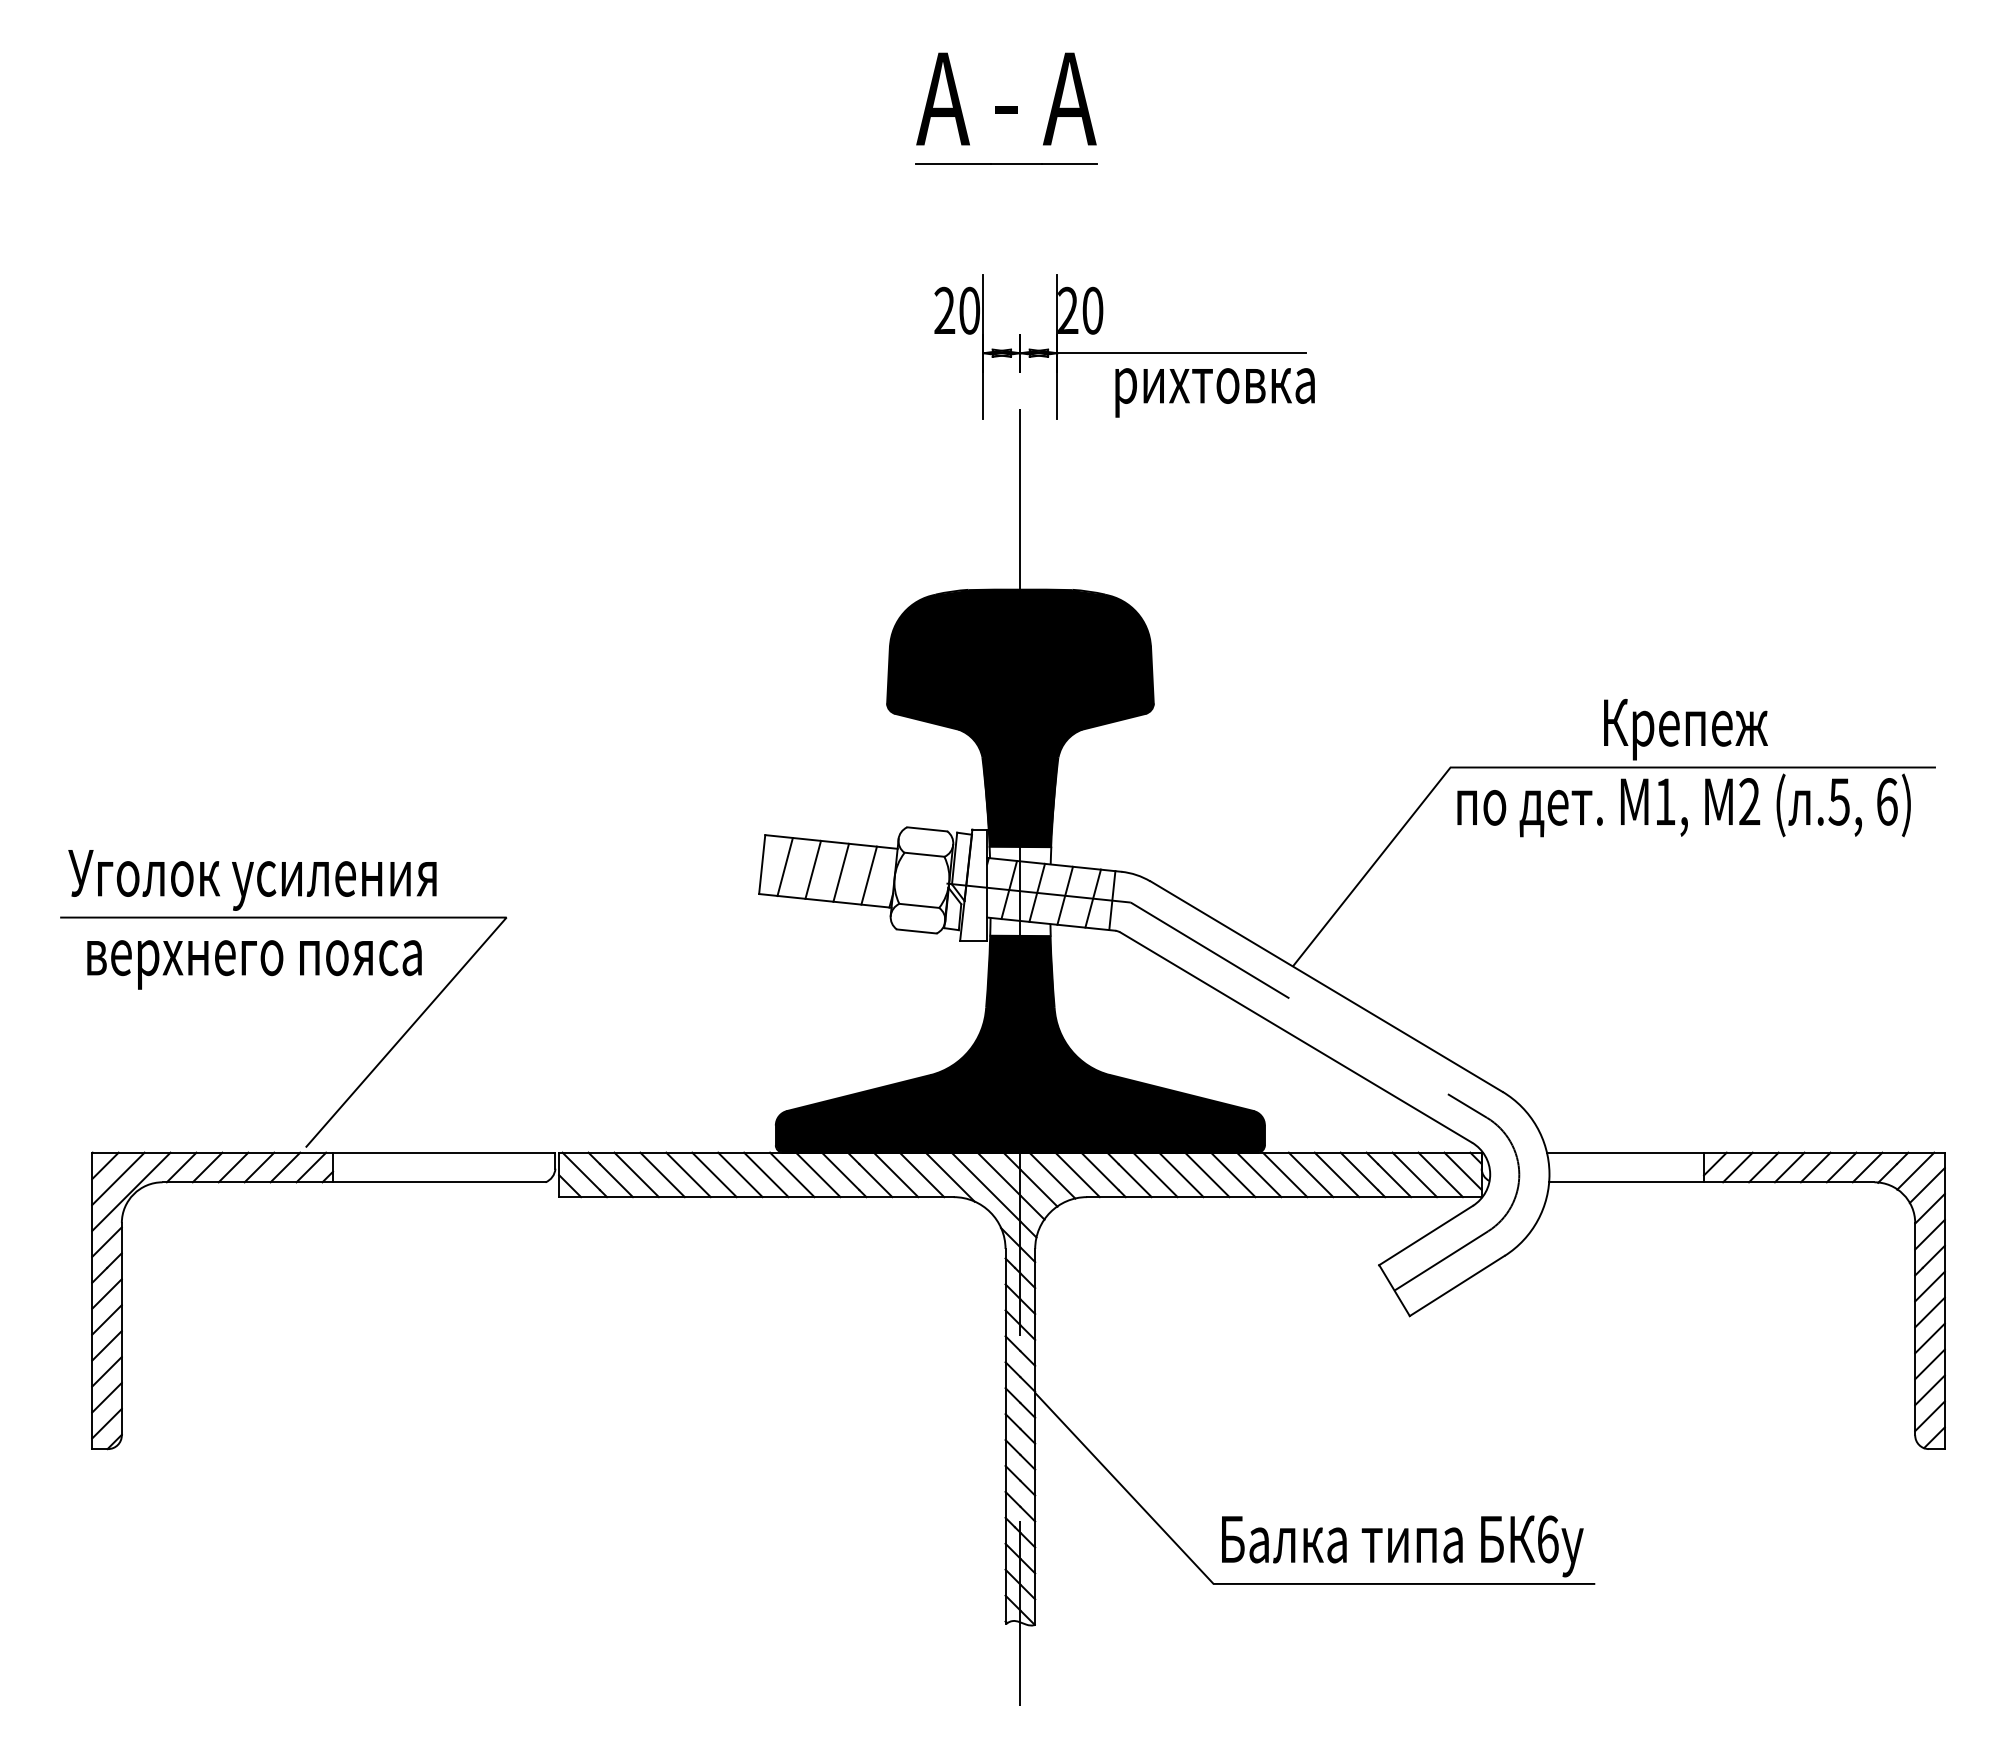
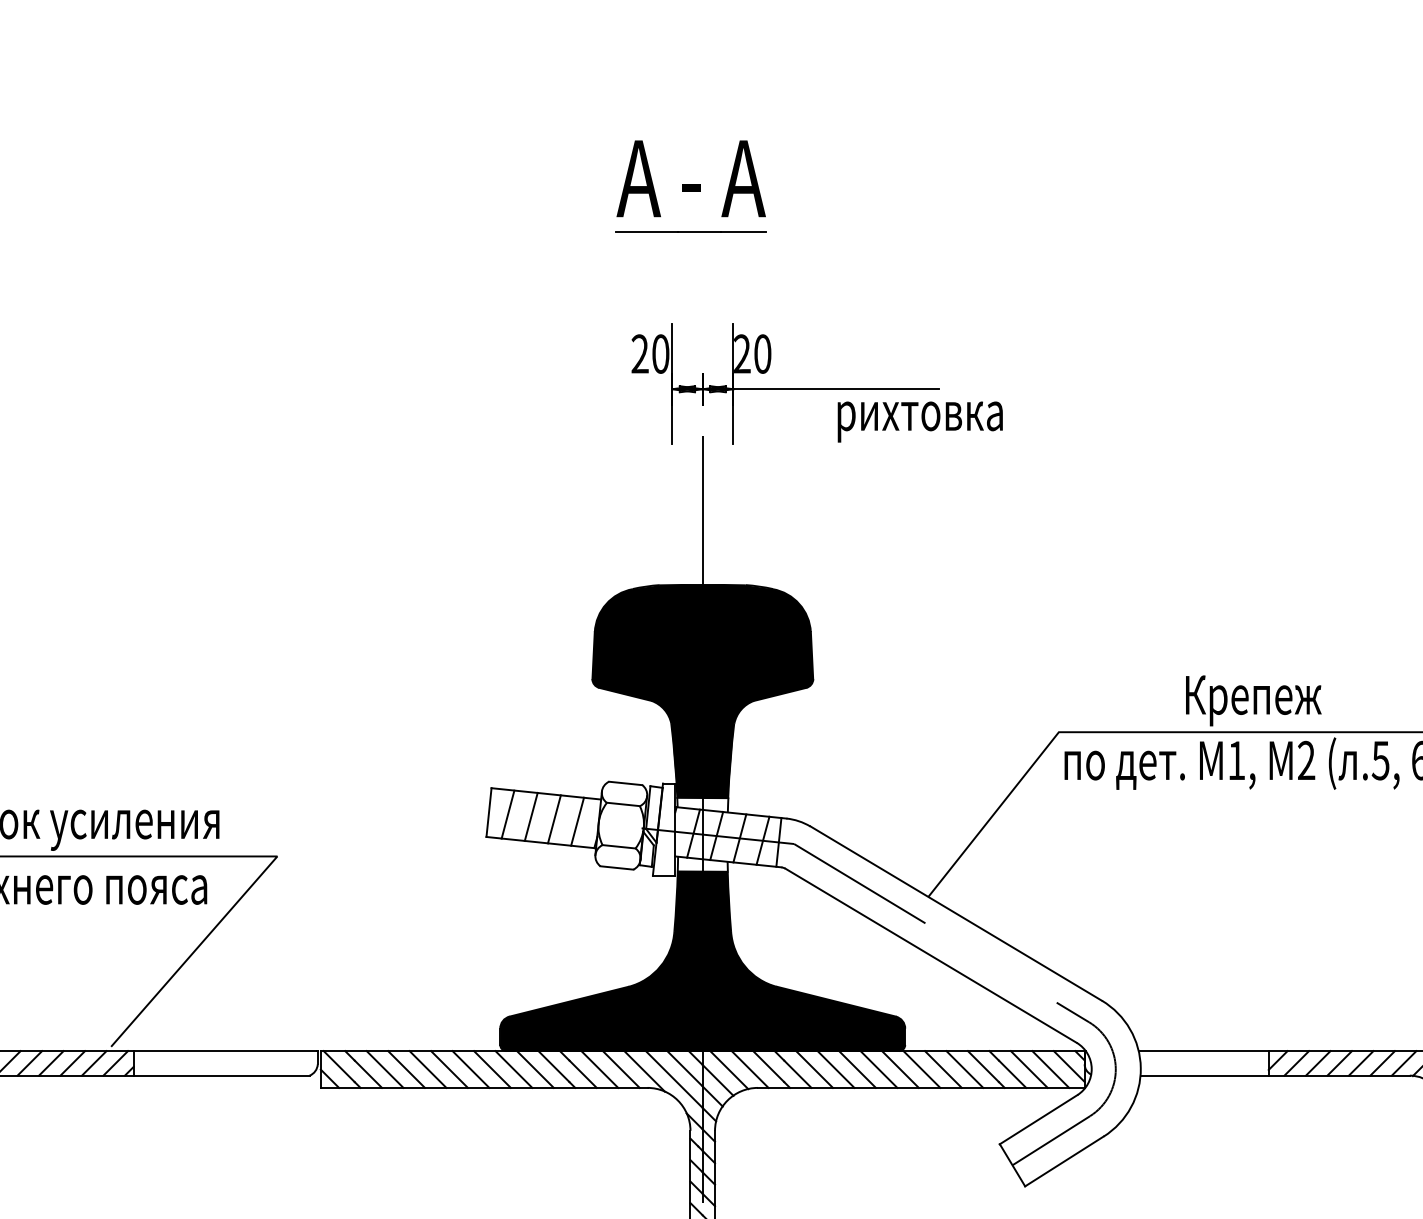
text: (1214, 392) -> (919, 421), moved

